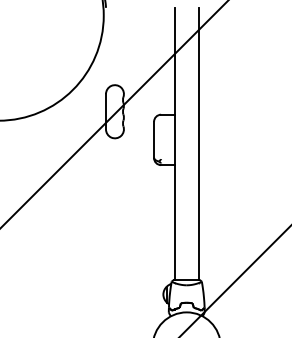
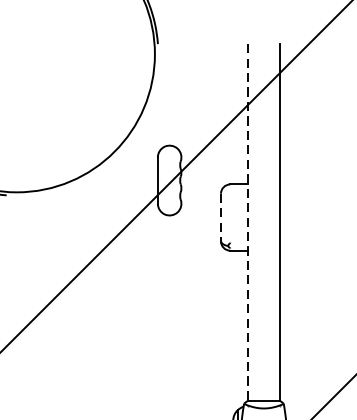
line: (154, 140) -> (221, 218), solid -> dashed
line: (174, 143) -> (247, 222), solid -> dashed

